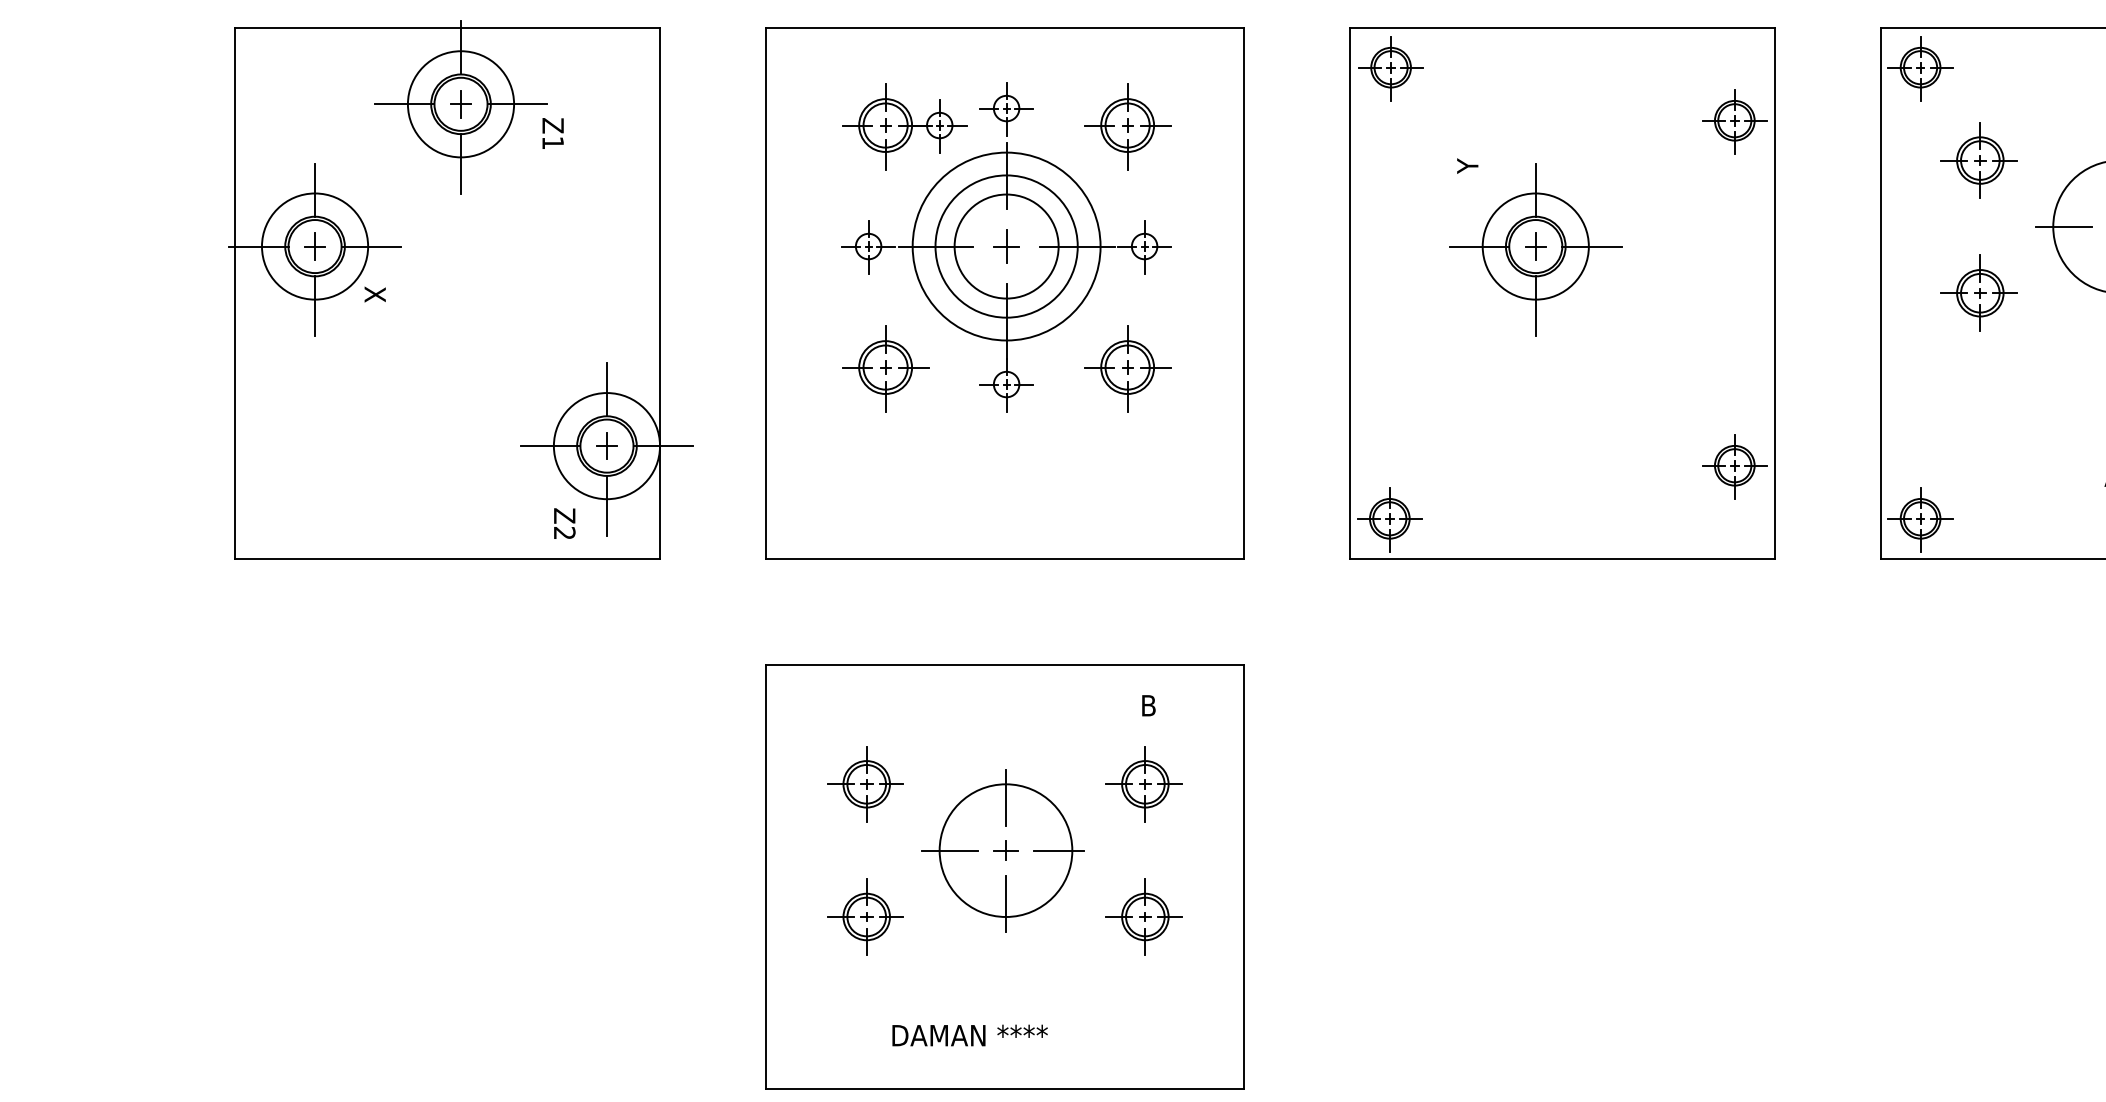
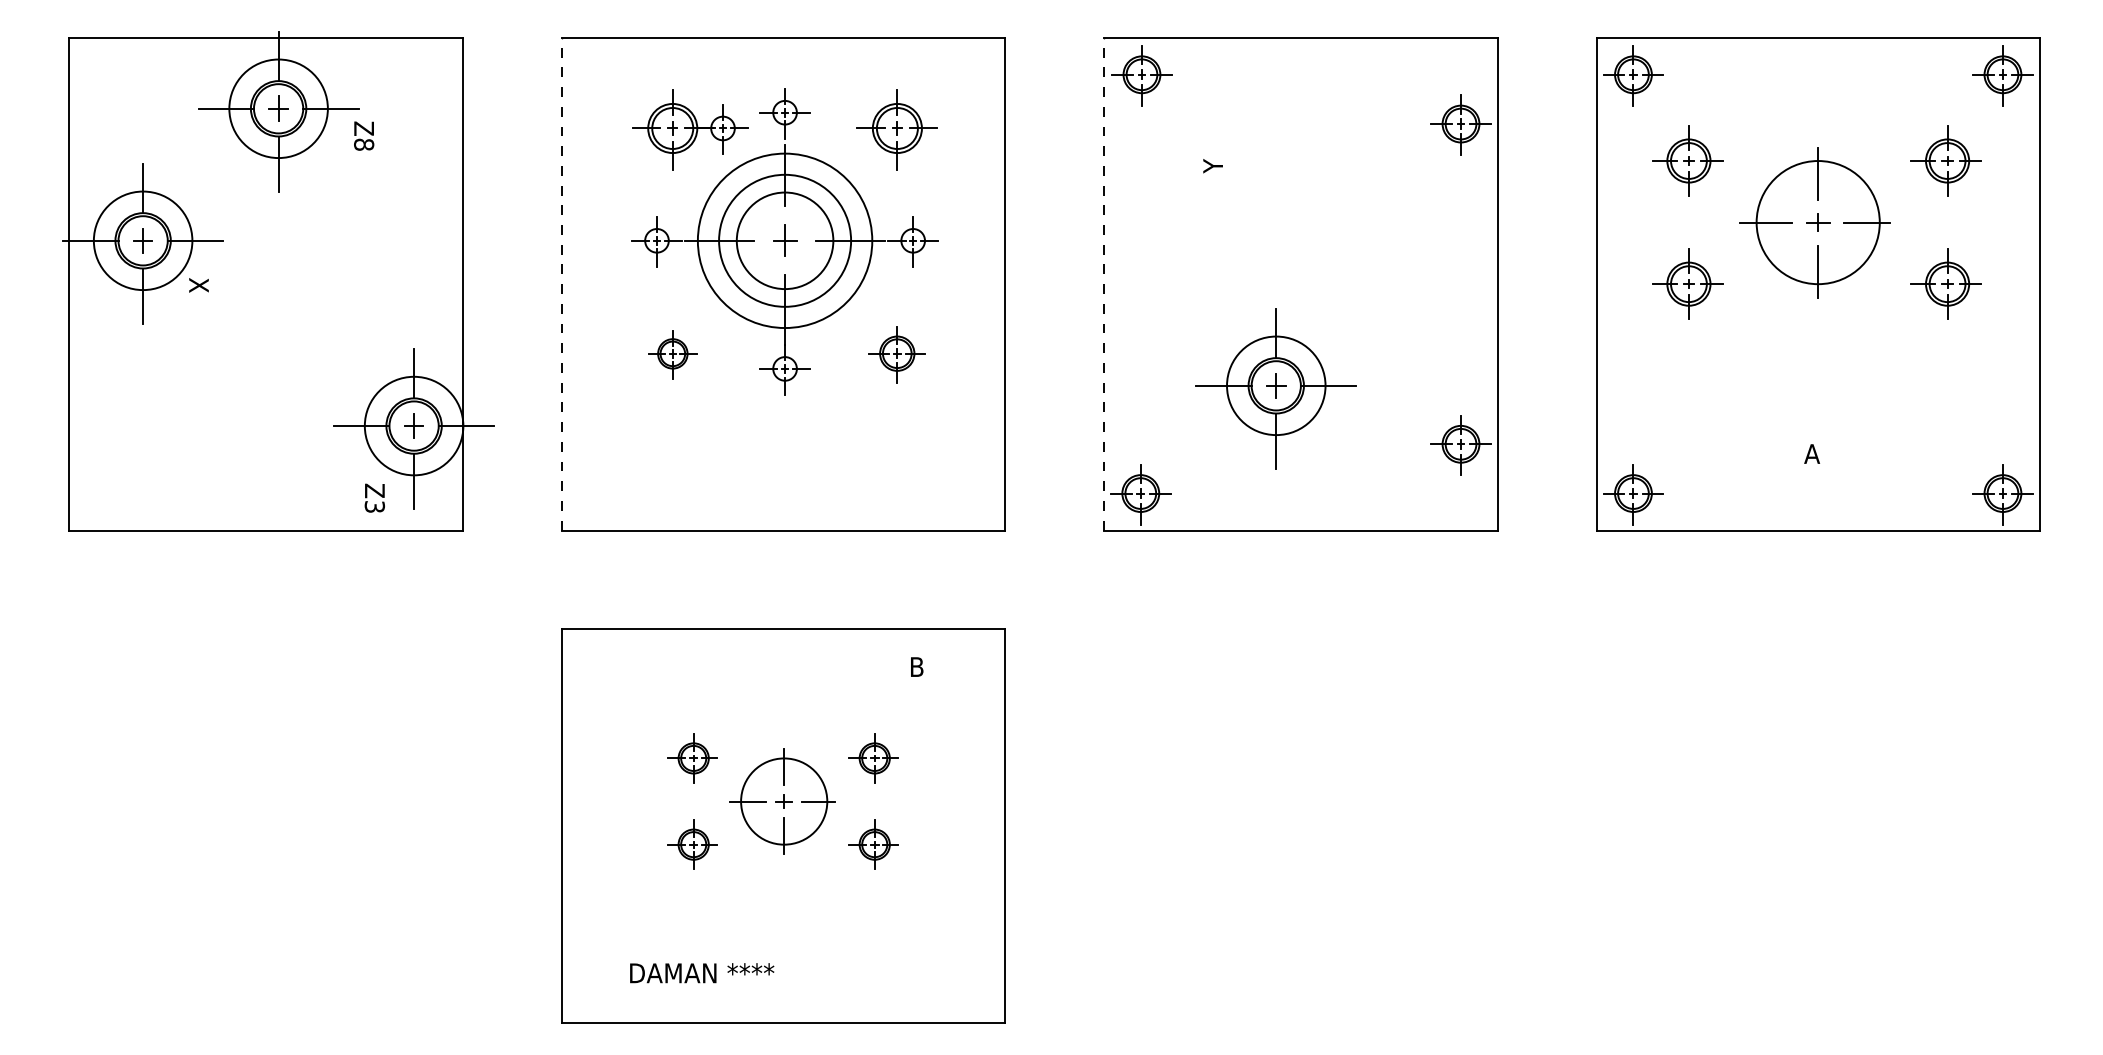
text: (553, 142) -> (364, 144), Z1 -> Z8
part: (1534, 249) -> (1275, 388), moved
line: (765, 292) -> (561, 283), solid -> dashed
line: (1349, 292) -> (1103, 283), solid -> dashed
part: (885, 369) -> (672, 354), size x0.6
part: (1126, 369) -> (896, 354), size x0.7
text: (564, 532) -> (374, 506), Z2 -> Z3
part: (1004, 850) -> (783, 801), size x0.7
text: (970, 1035) -> (702, 973), moved

